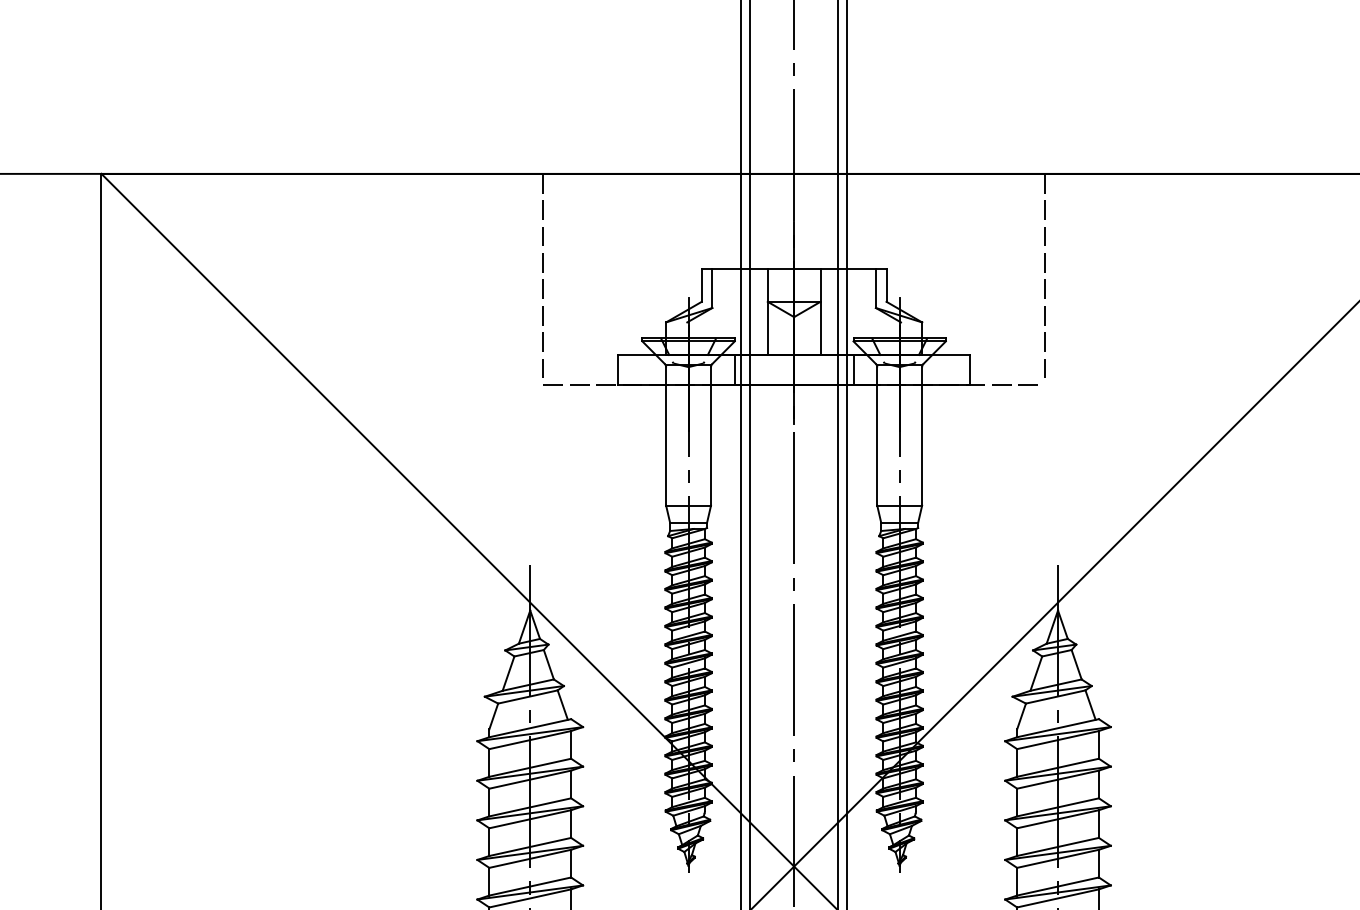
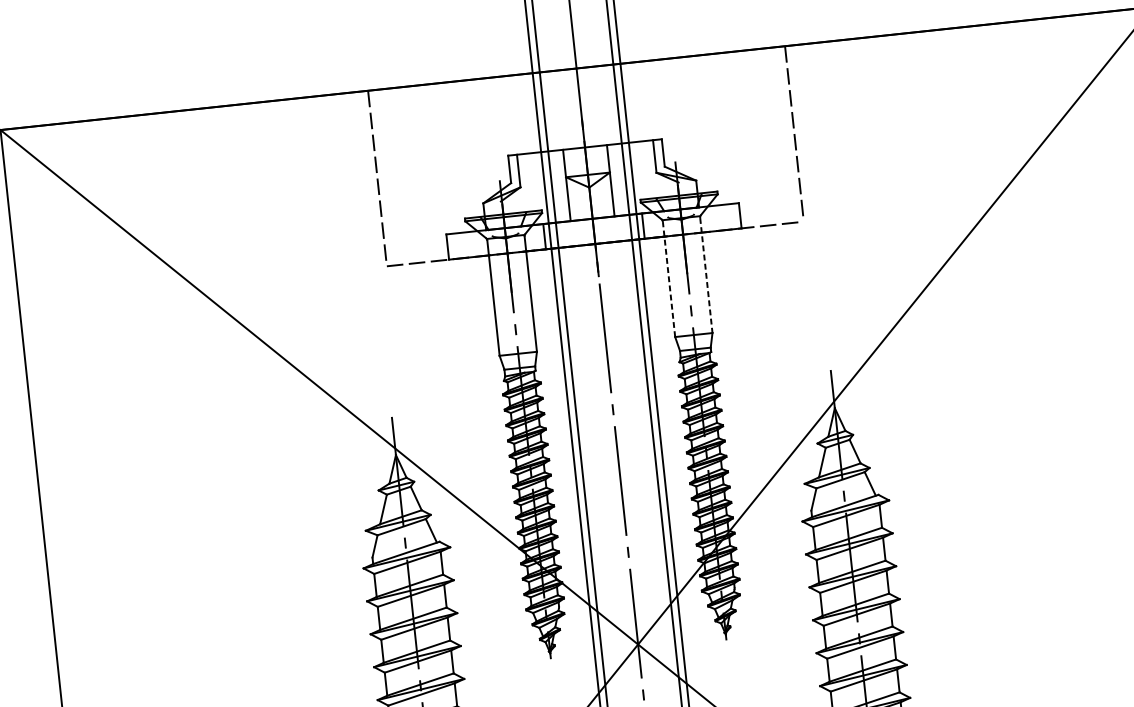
line: (877, 436) -> (669, 279), solid -> dashed
line: (922, 437) -> (706, 276), solid -> dashed

